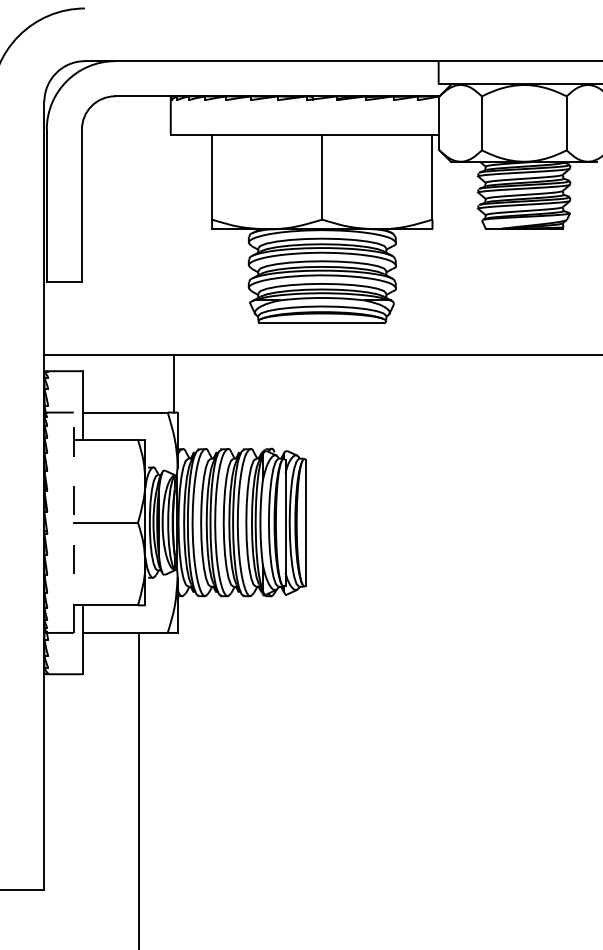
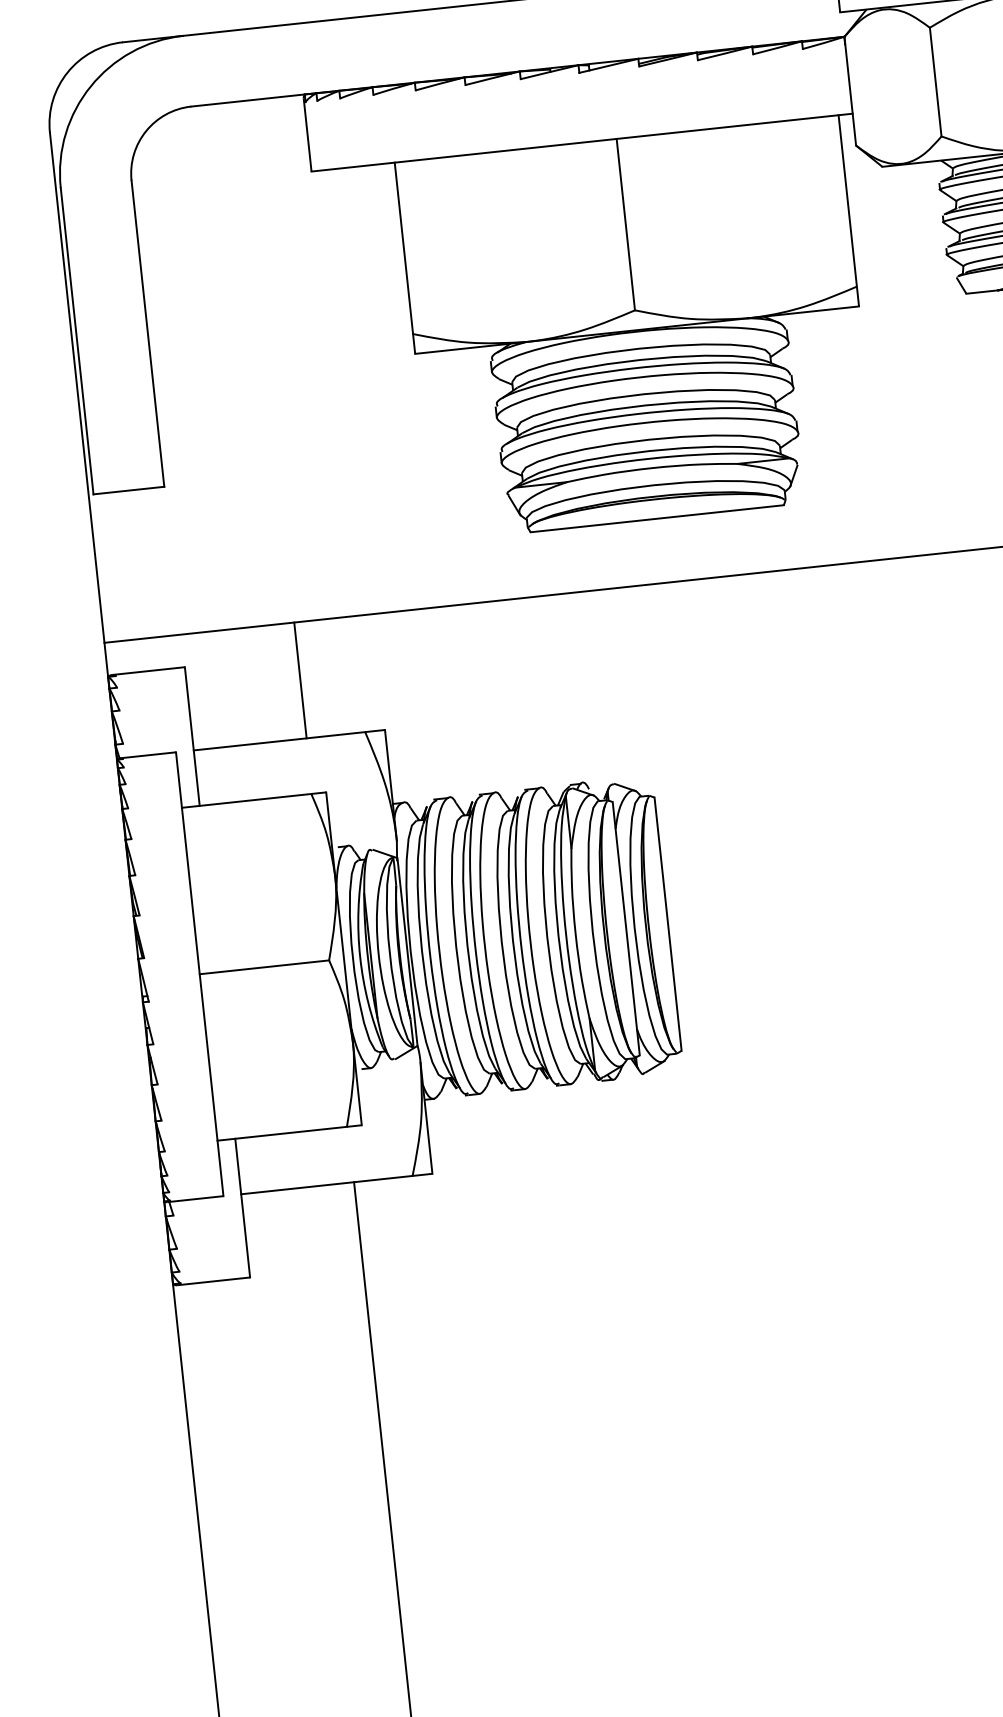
line: (173, 383) -> (300, 679), moved
line: (73, 522) -> (199, 973), dashed -> solid

